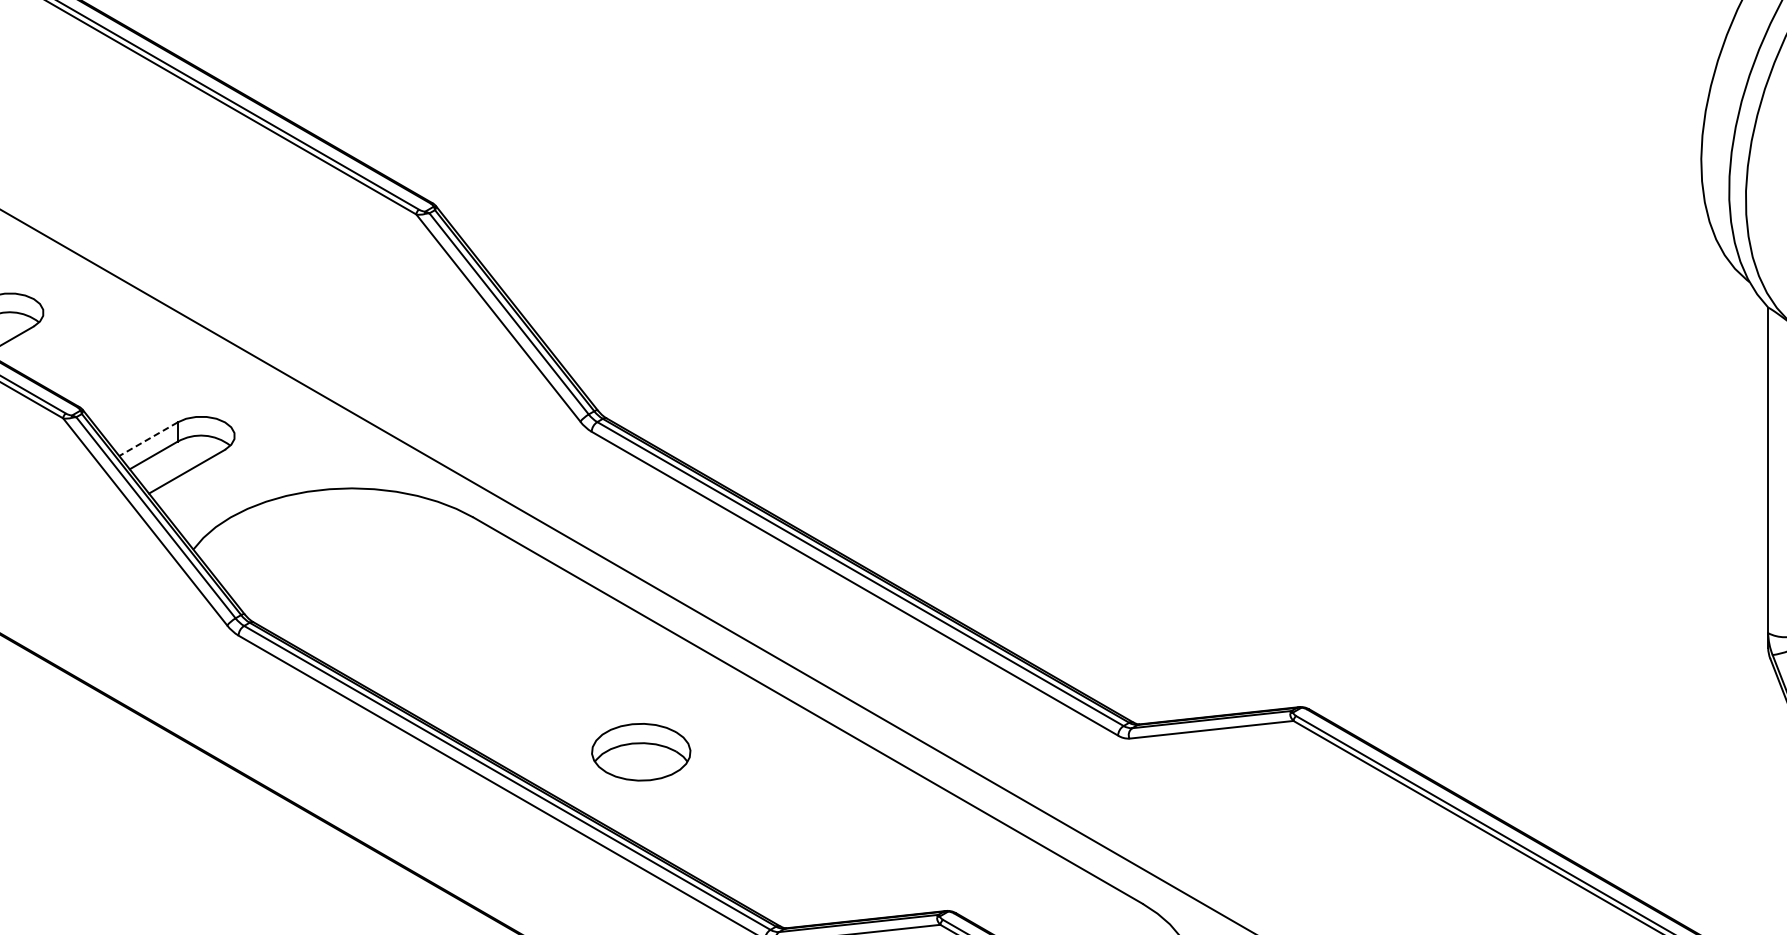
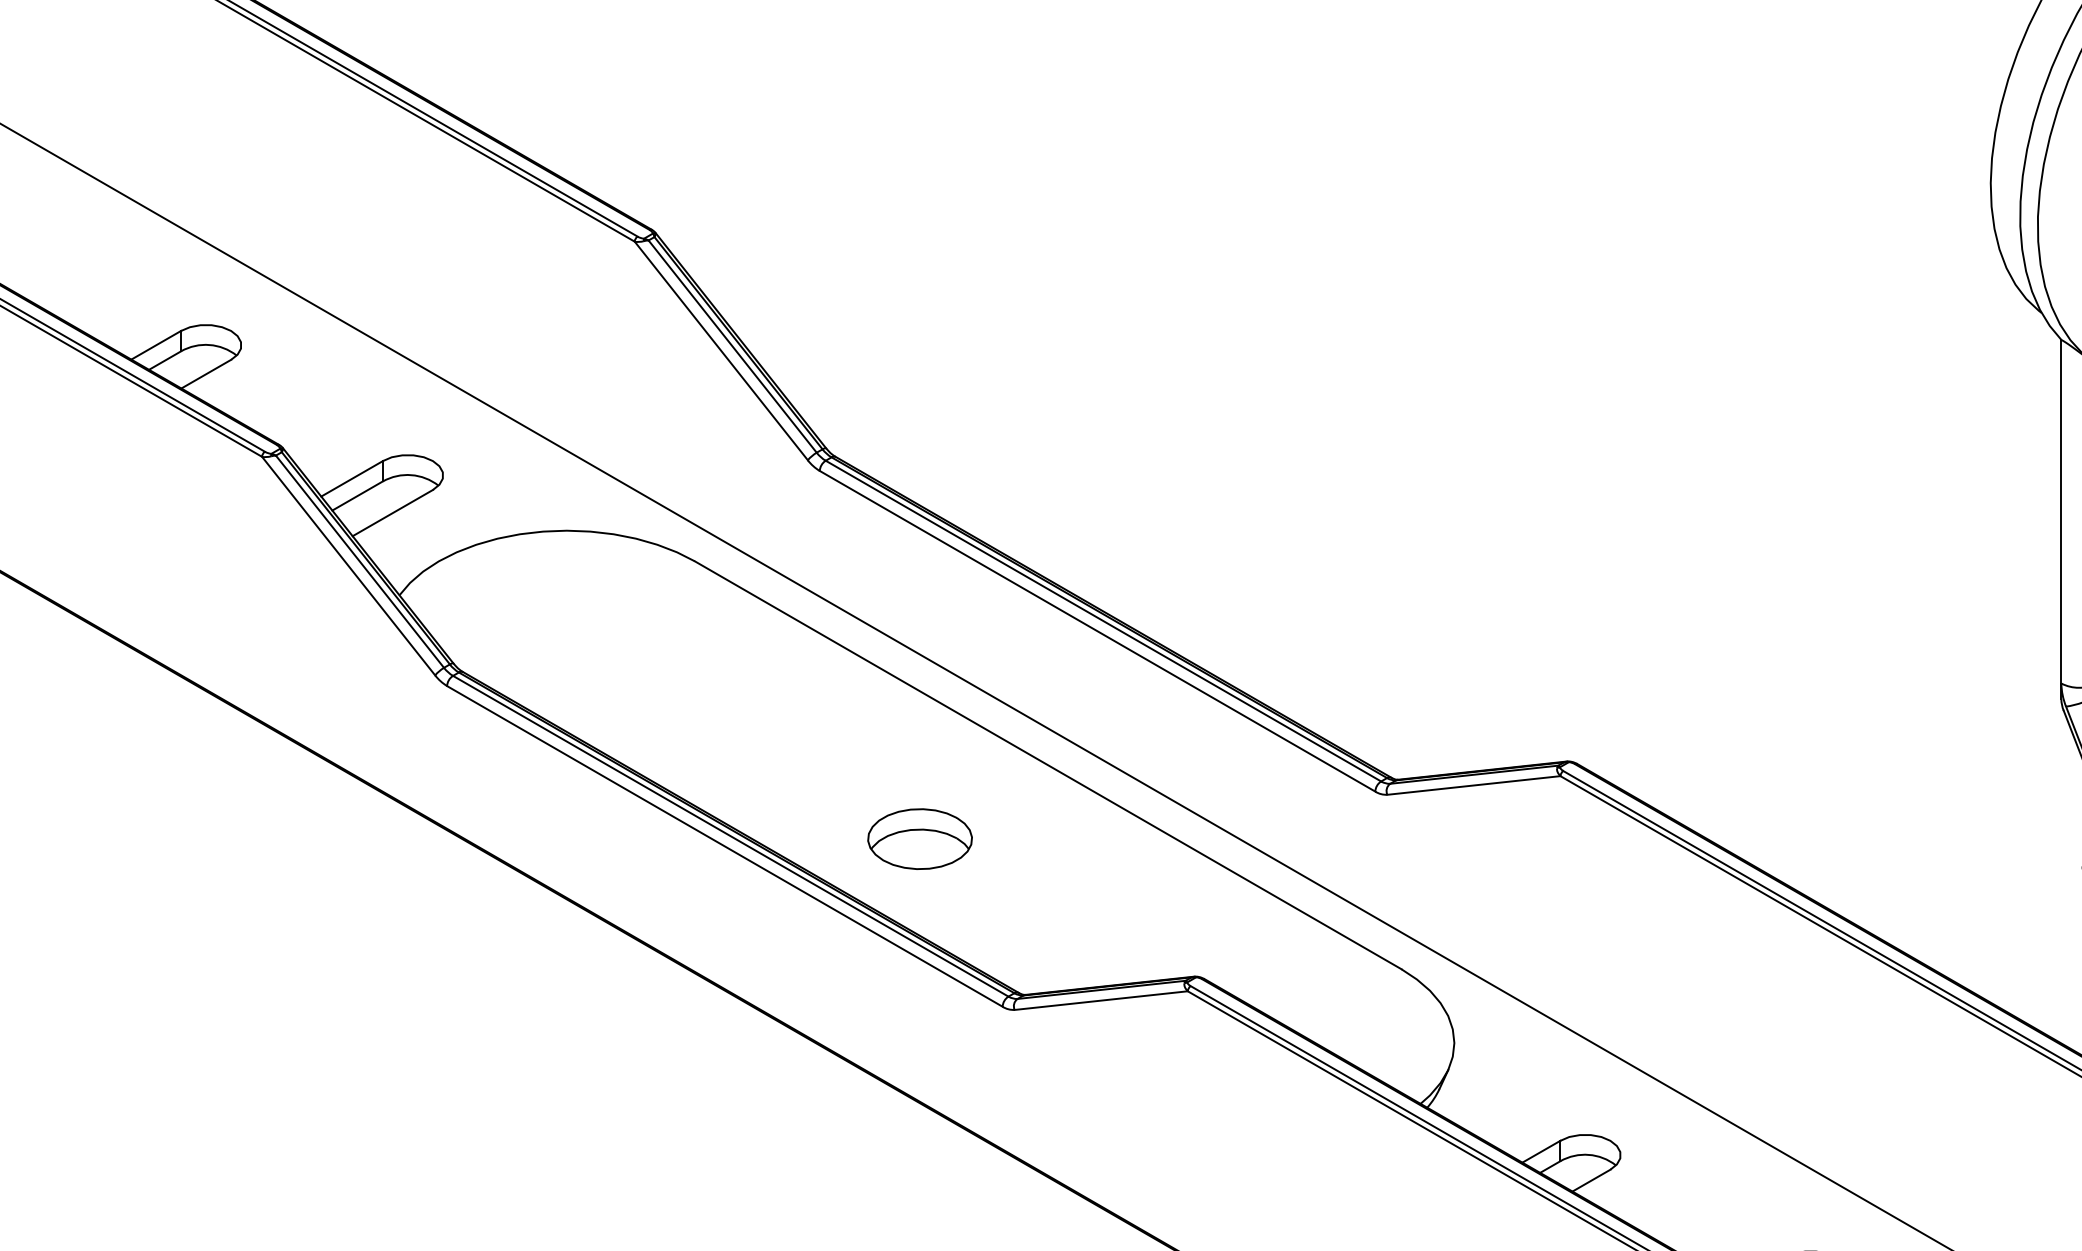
line: (148, 438) -> (352, 478), dashed -> solid
part: (640, 751) -> (919, 838), moved

